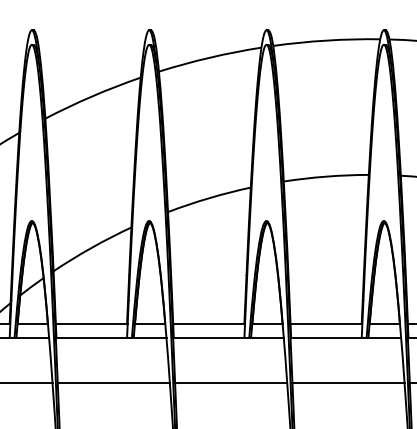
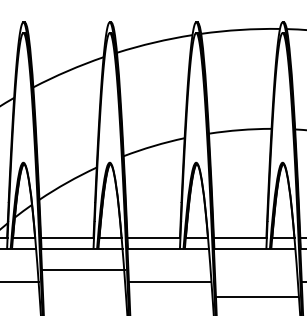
line: (113, 382) -> (83, 269), moved
line: (348, 382) -> (256, 296), moved

